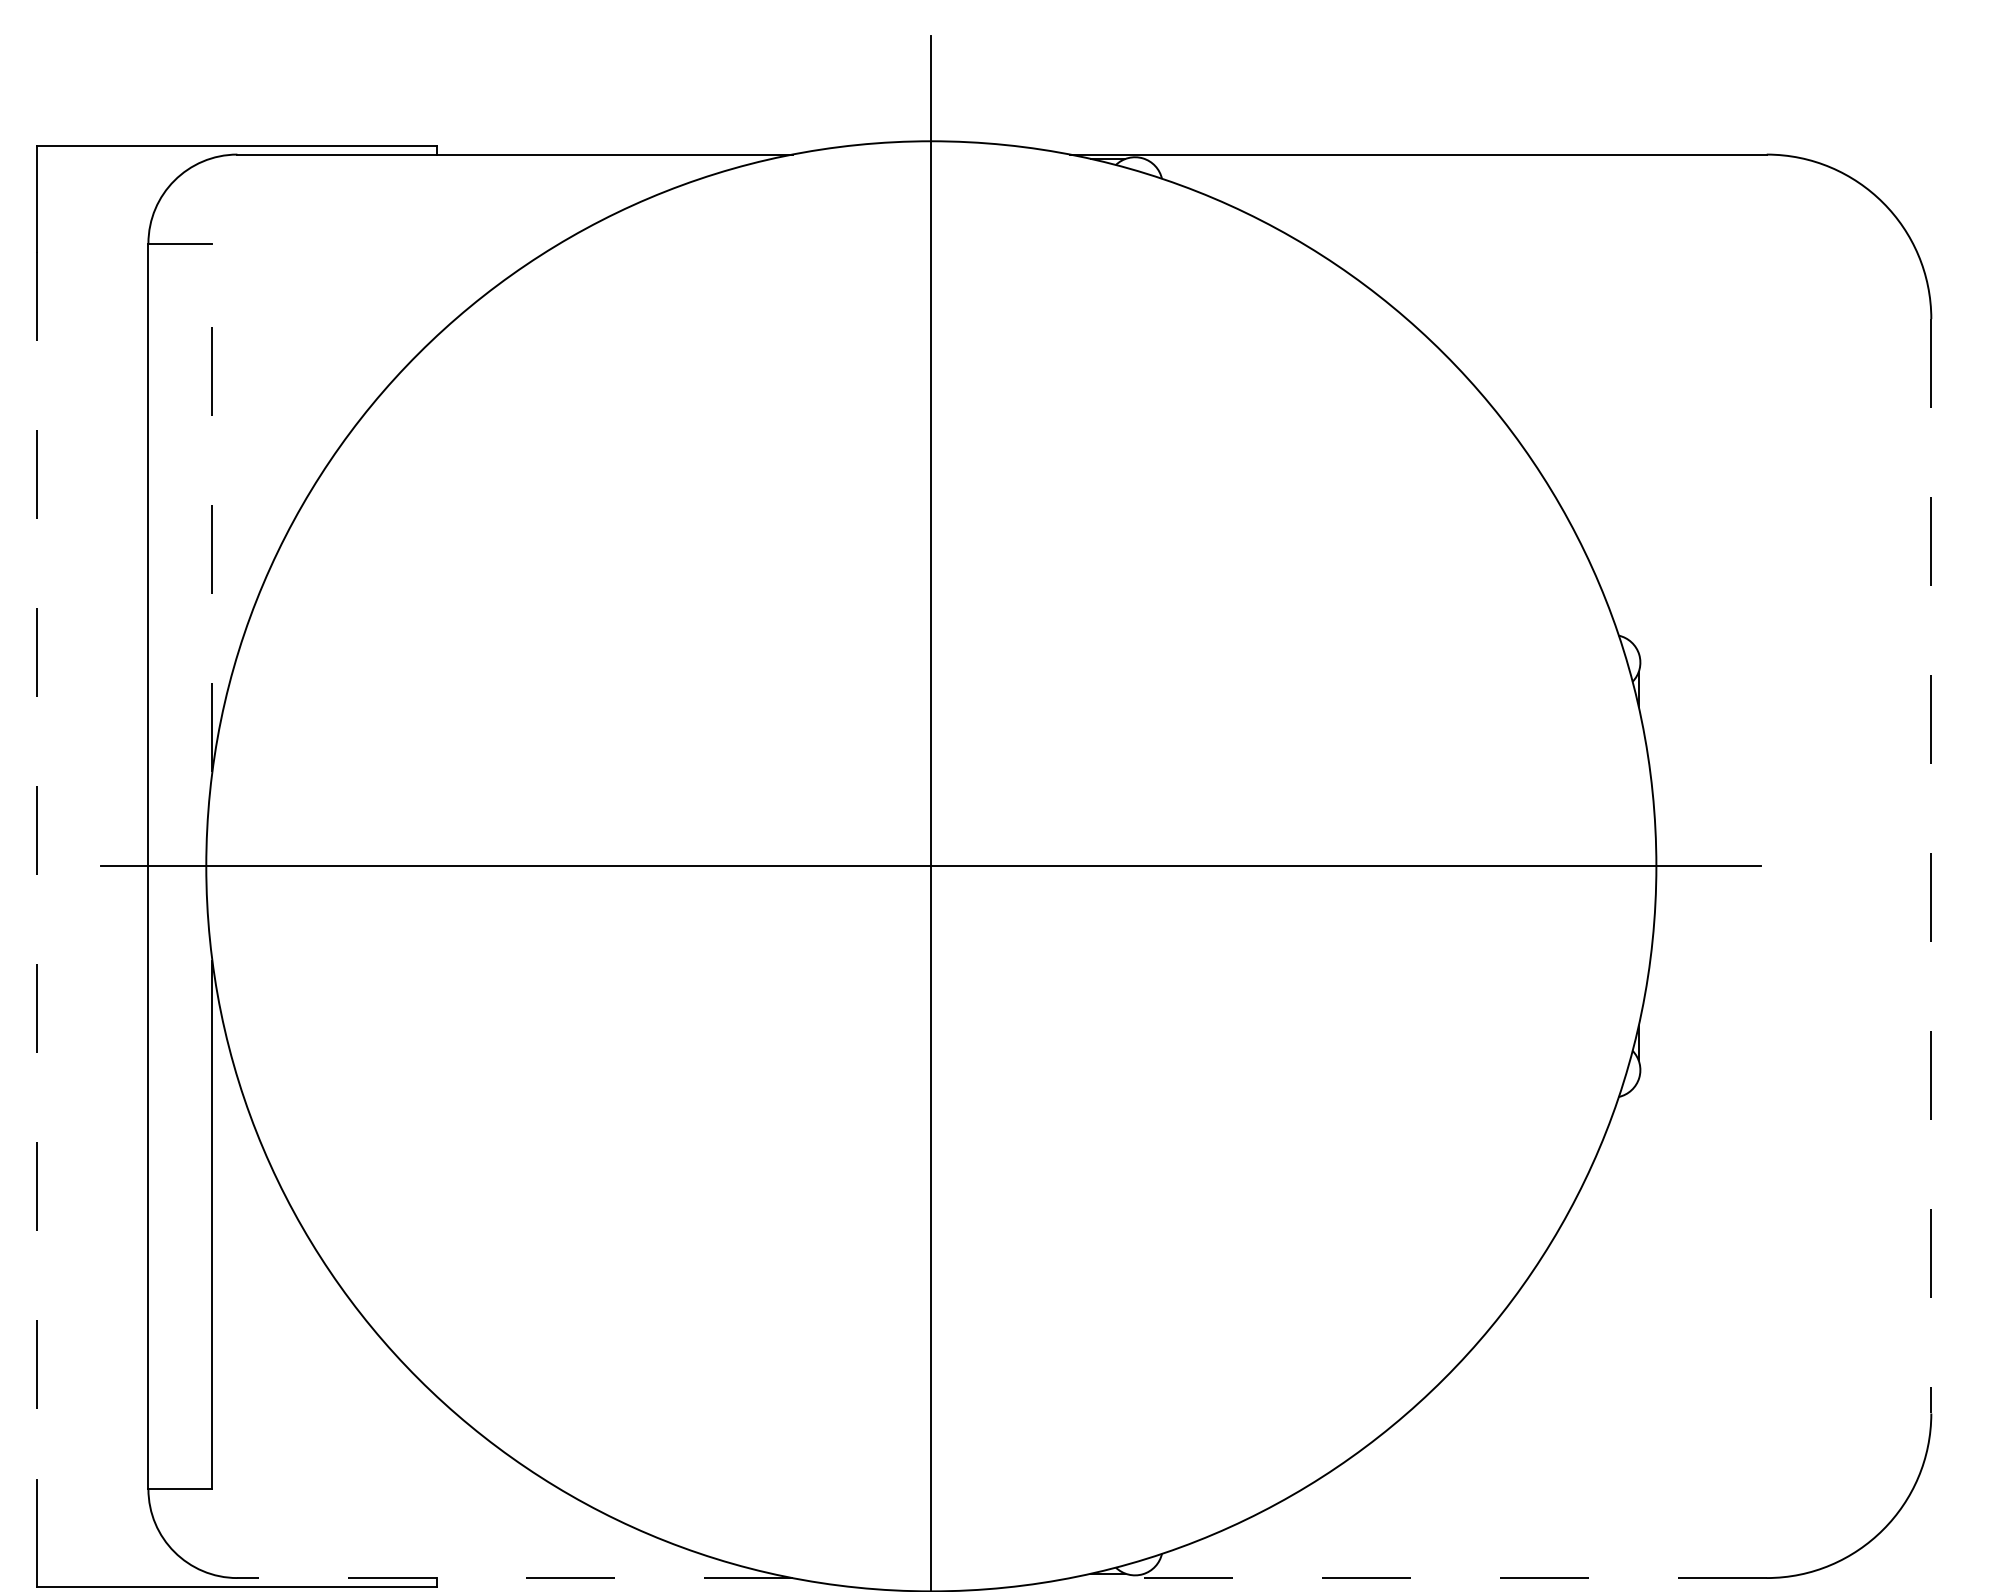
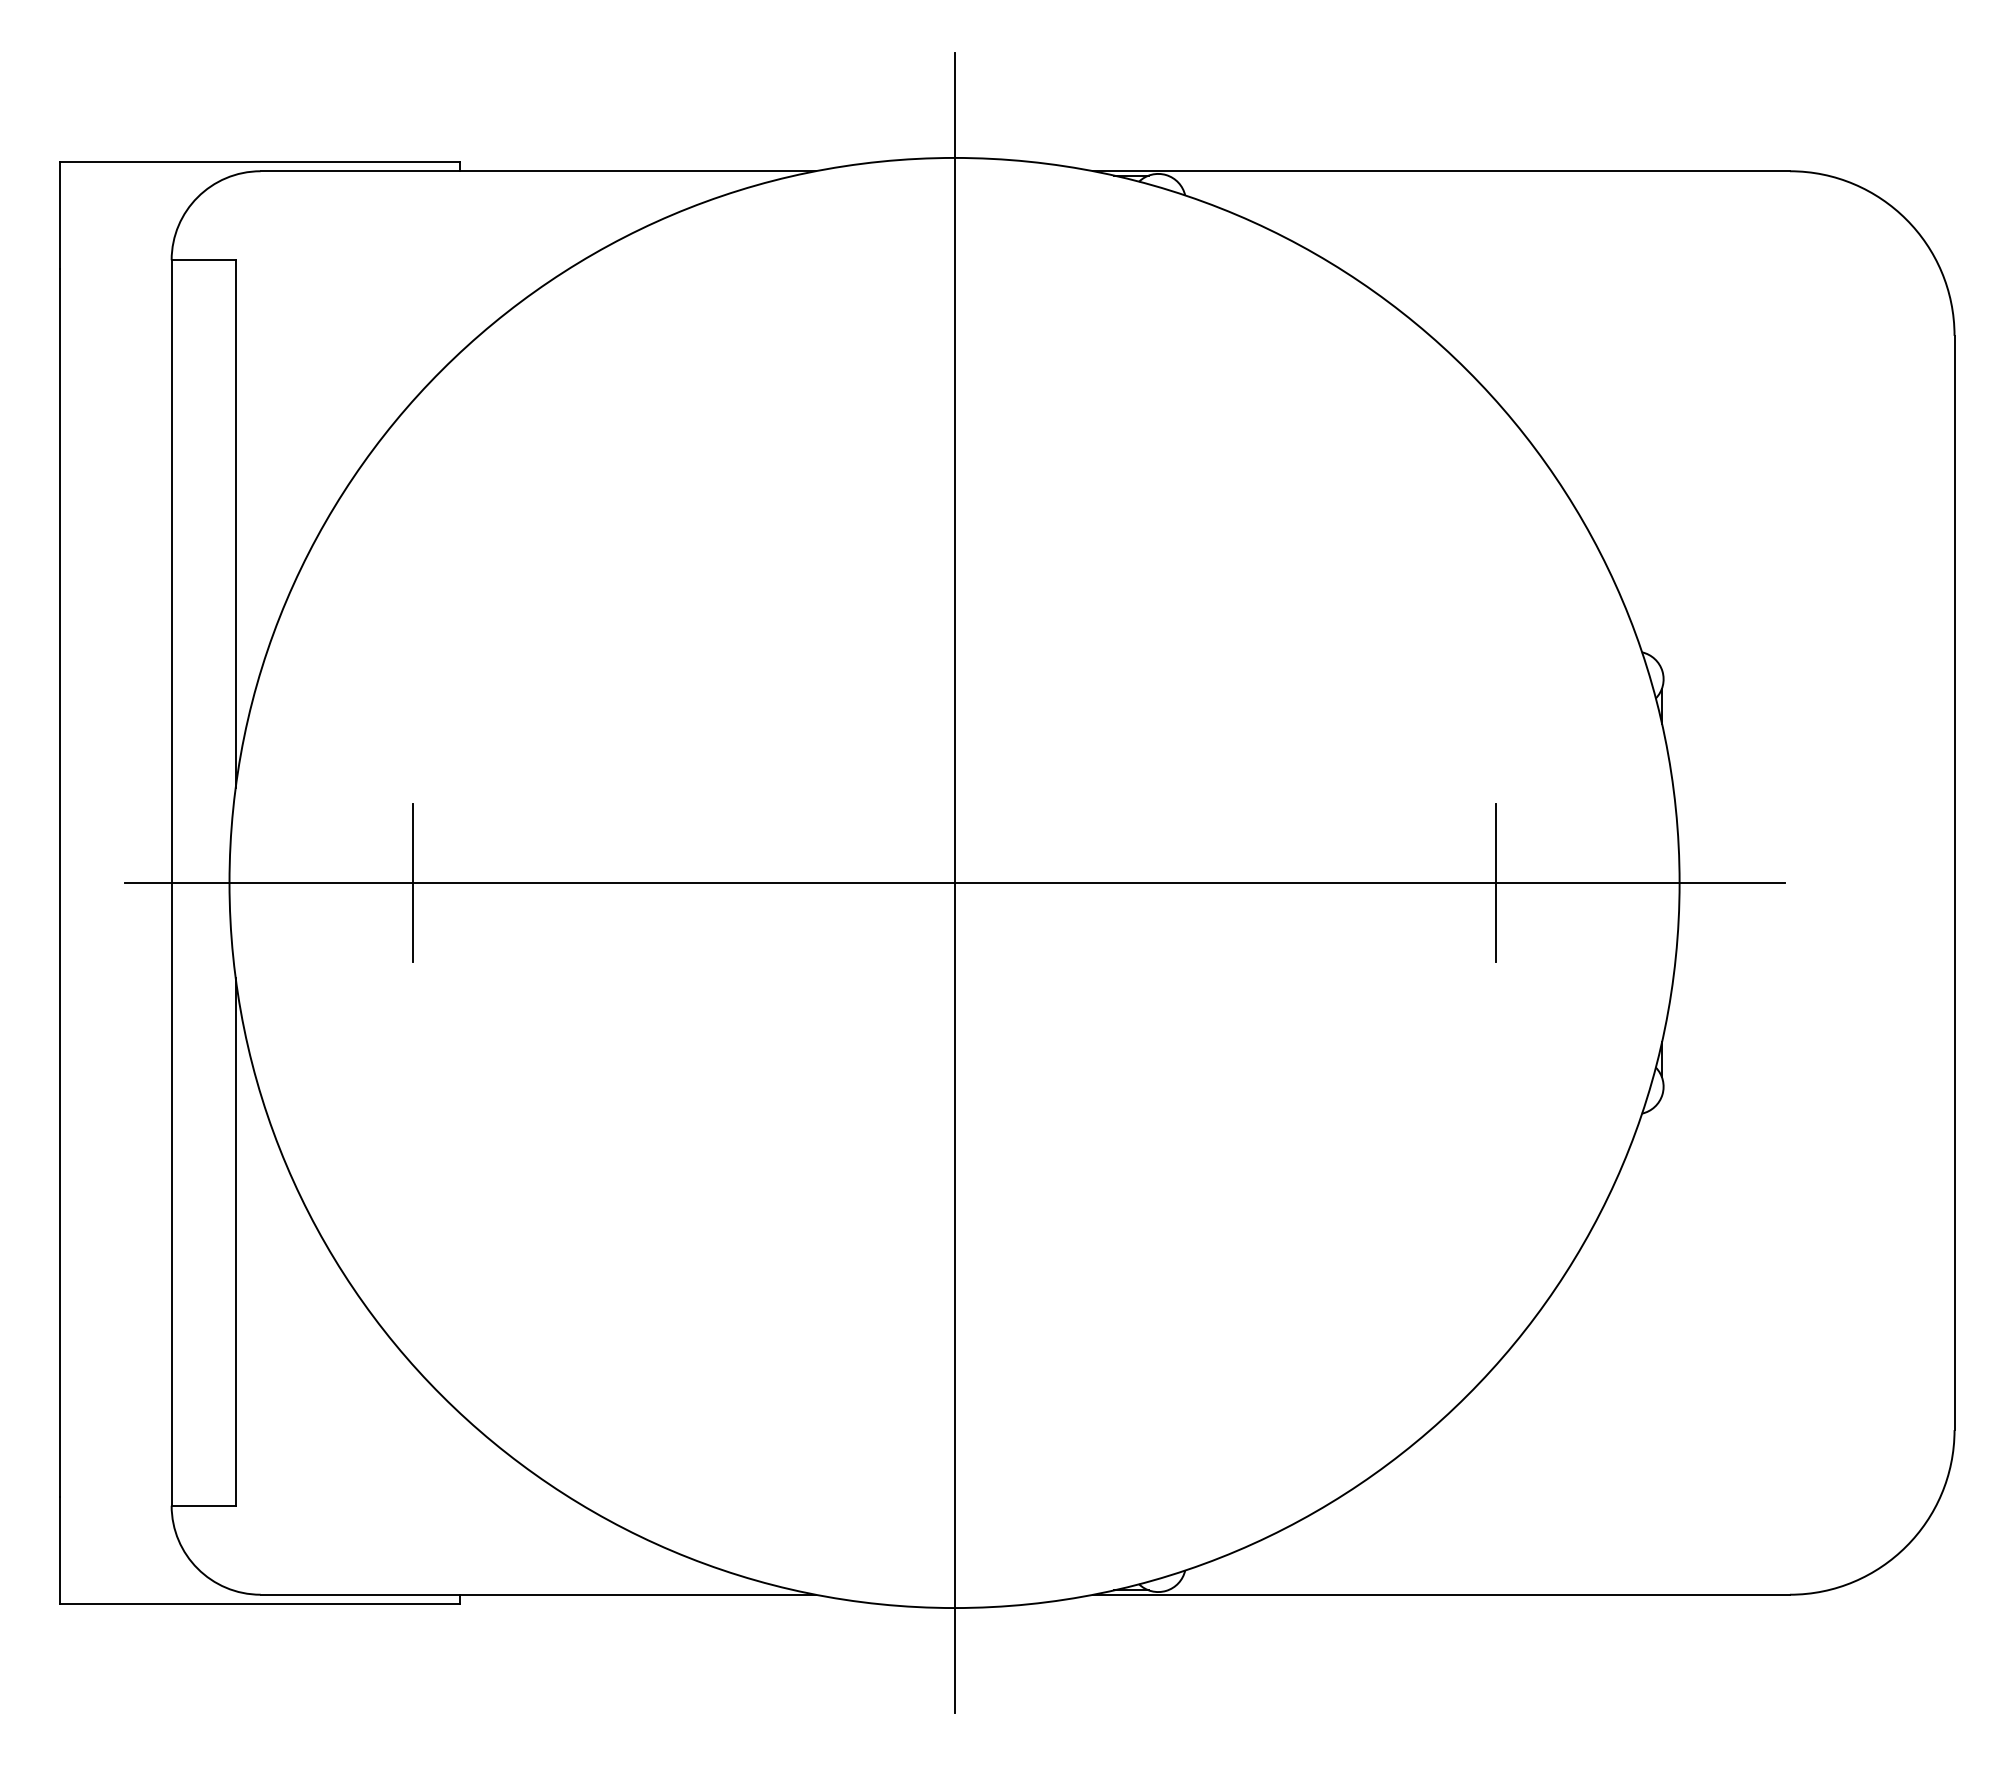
line: (212, 506) -> (235, 523), dashed -> solid
line: (389, 865) -> (412, 882), added
line: (1473, 865) -> (1496, 882), added
line: (37, 866) -> (60, 883), dashed -> solid
line: (1931, 866) -> (1954, 883), dashed -> solid
line: (515, 1577) -> (538, 1594), dashed -> solid
line: (1418, 1577) -> (1441, 1594), dashed -> solid

